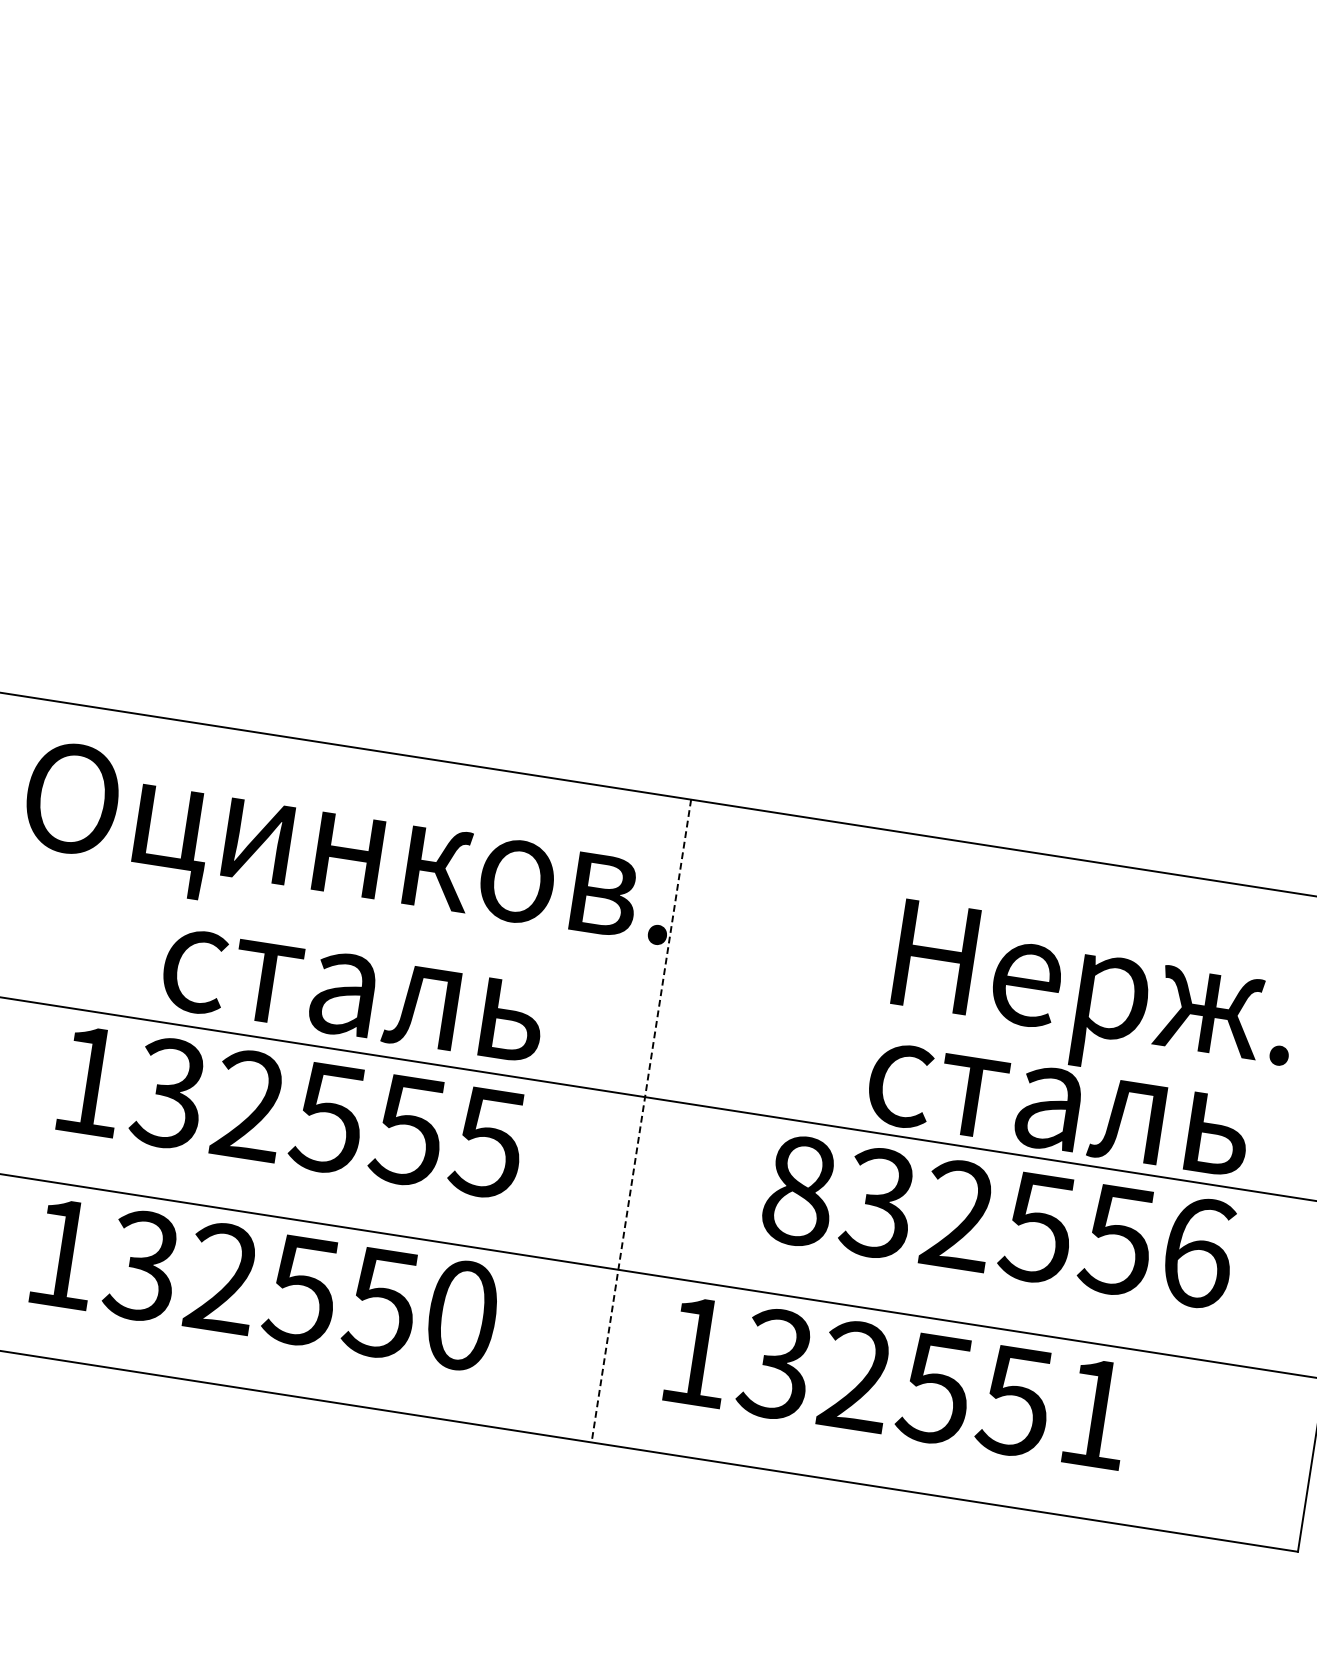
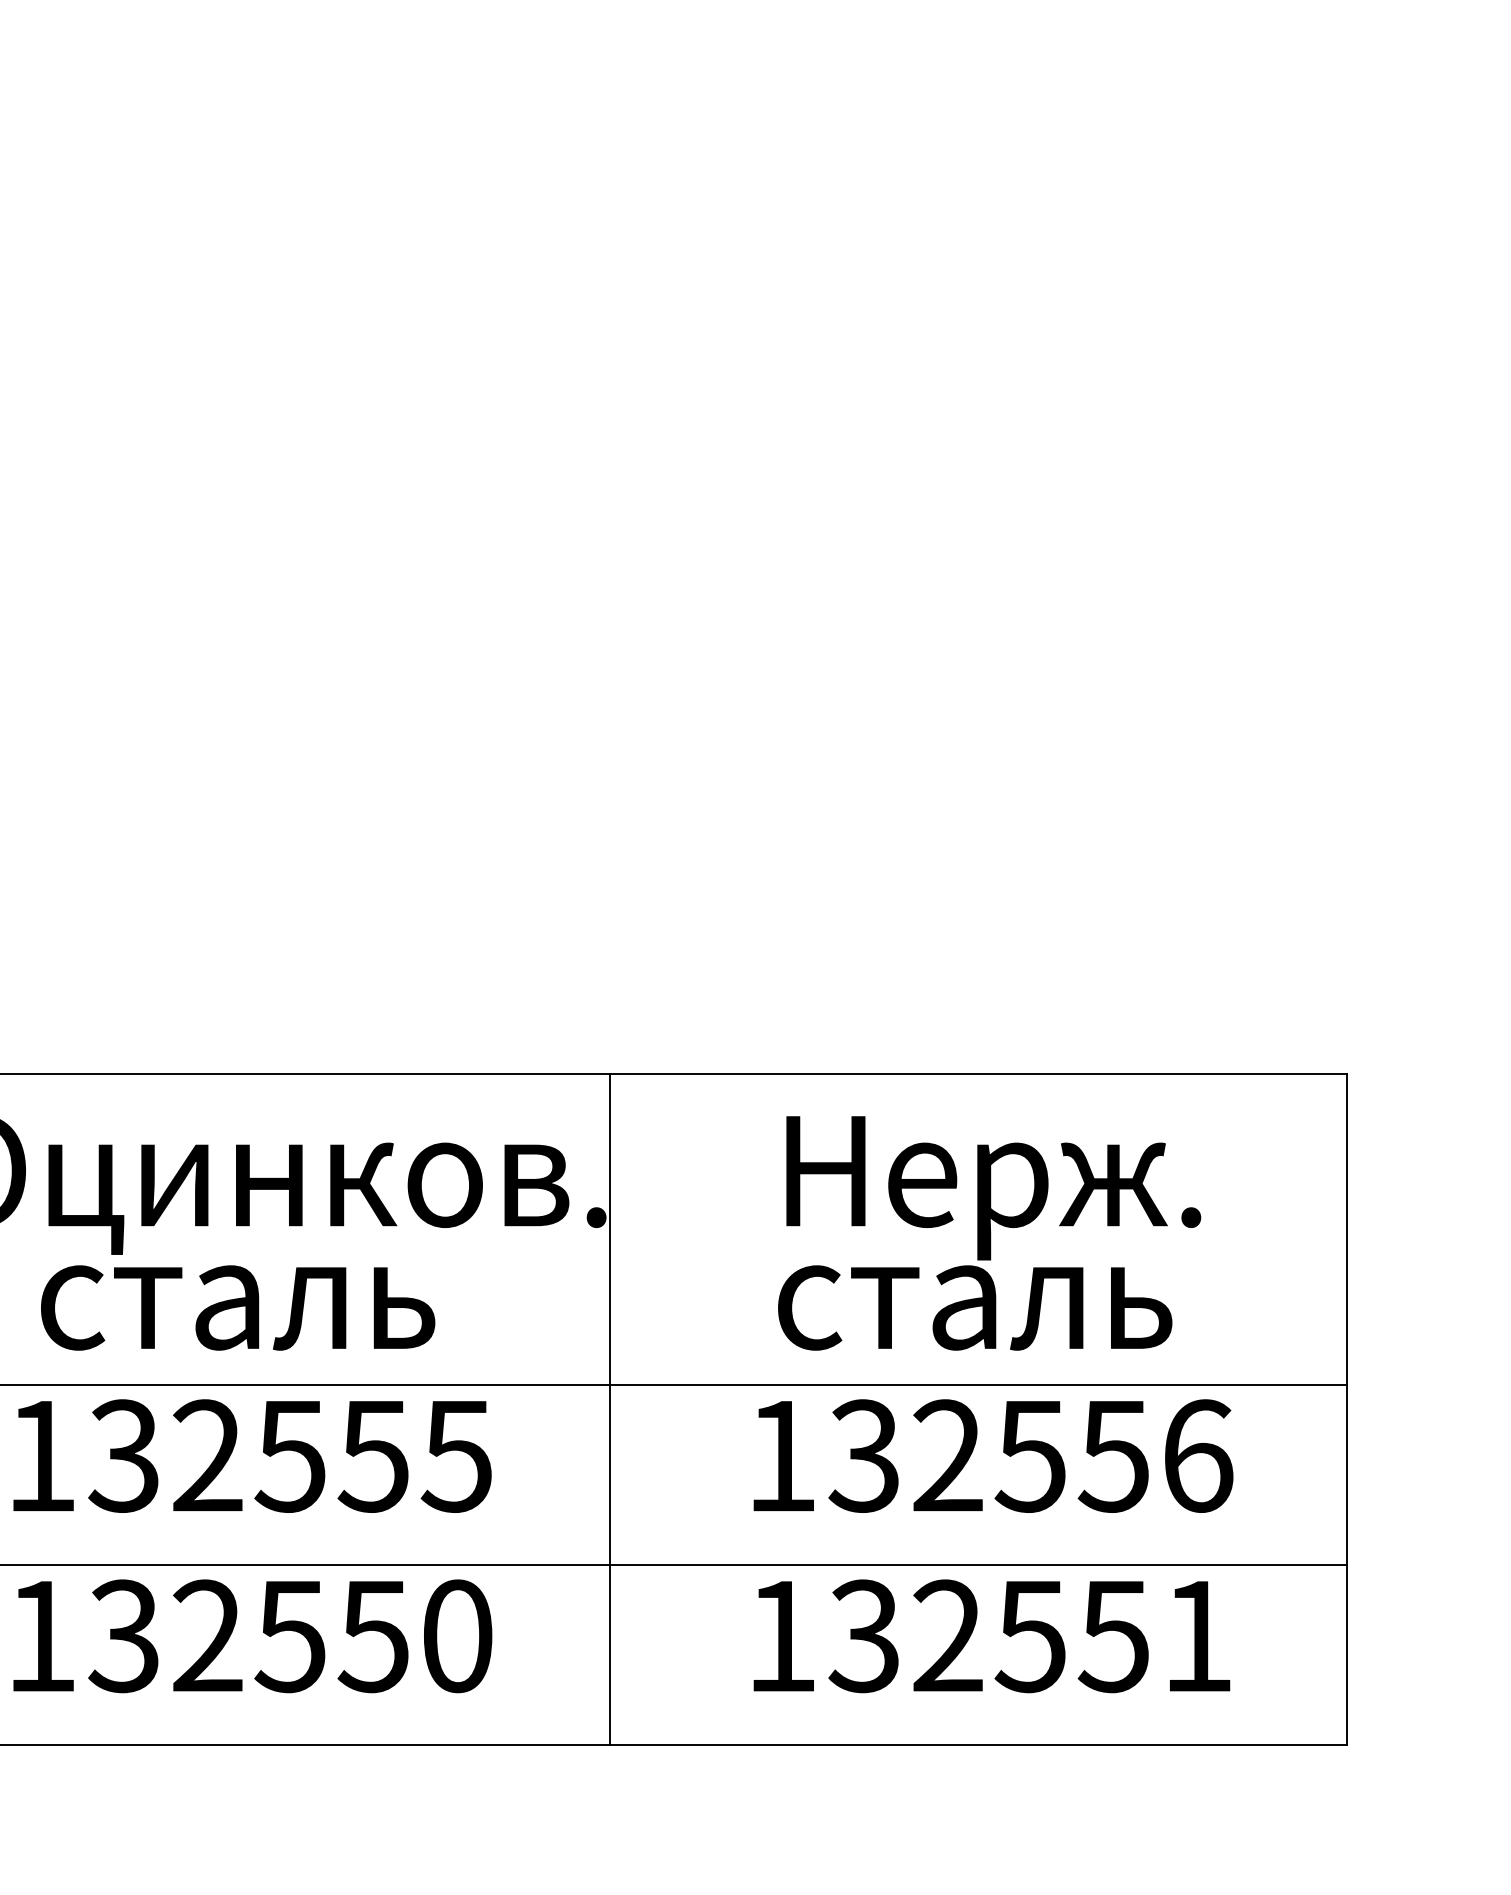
text: (353, 995) -> (238, 1307), moved
text: (1083, 1040) -> (989, 1233), moved
line: (641, 1121) -> (609, 1410), dashed -> solid
text: (799, 1190) -> (781, 1455), 832556 -> 132556
text: (898, 1383) -> (991, 1636), moved

